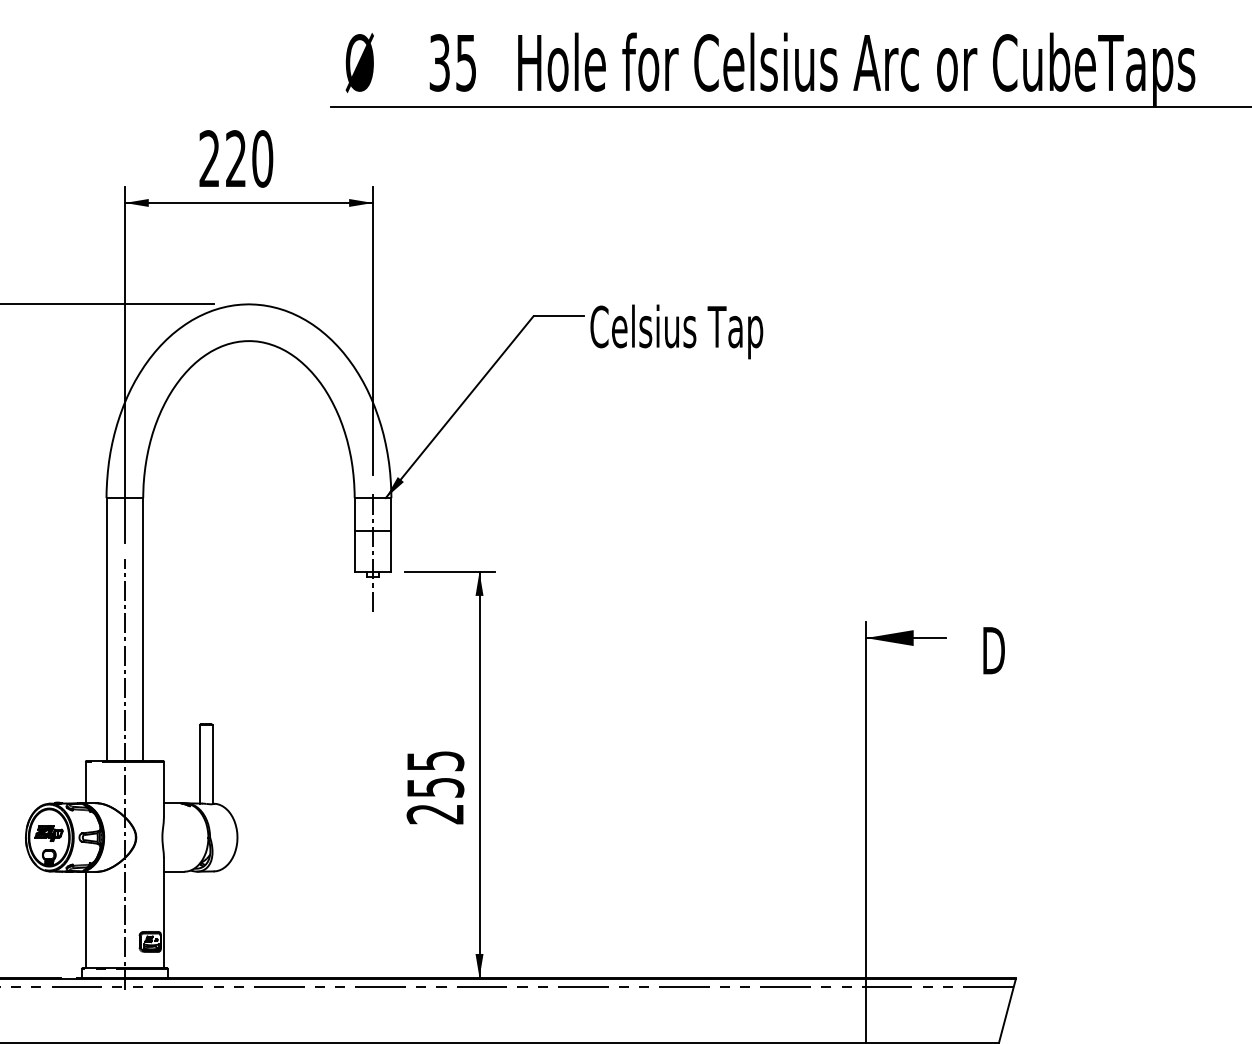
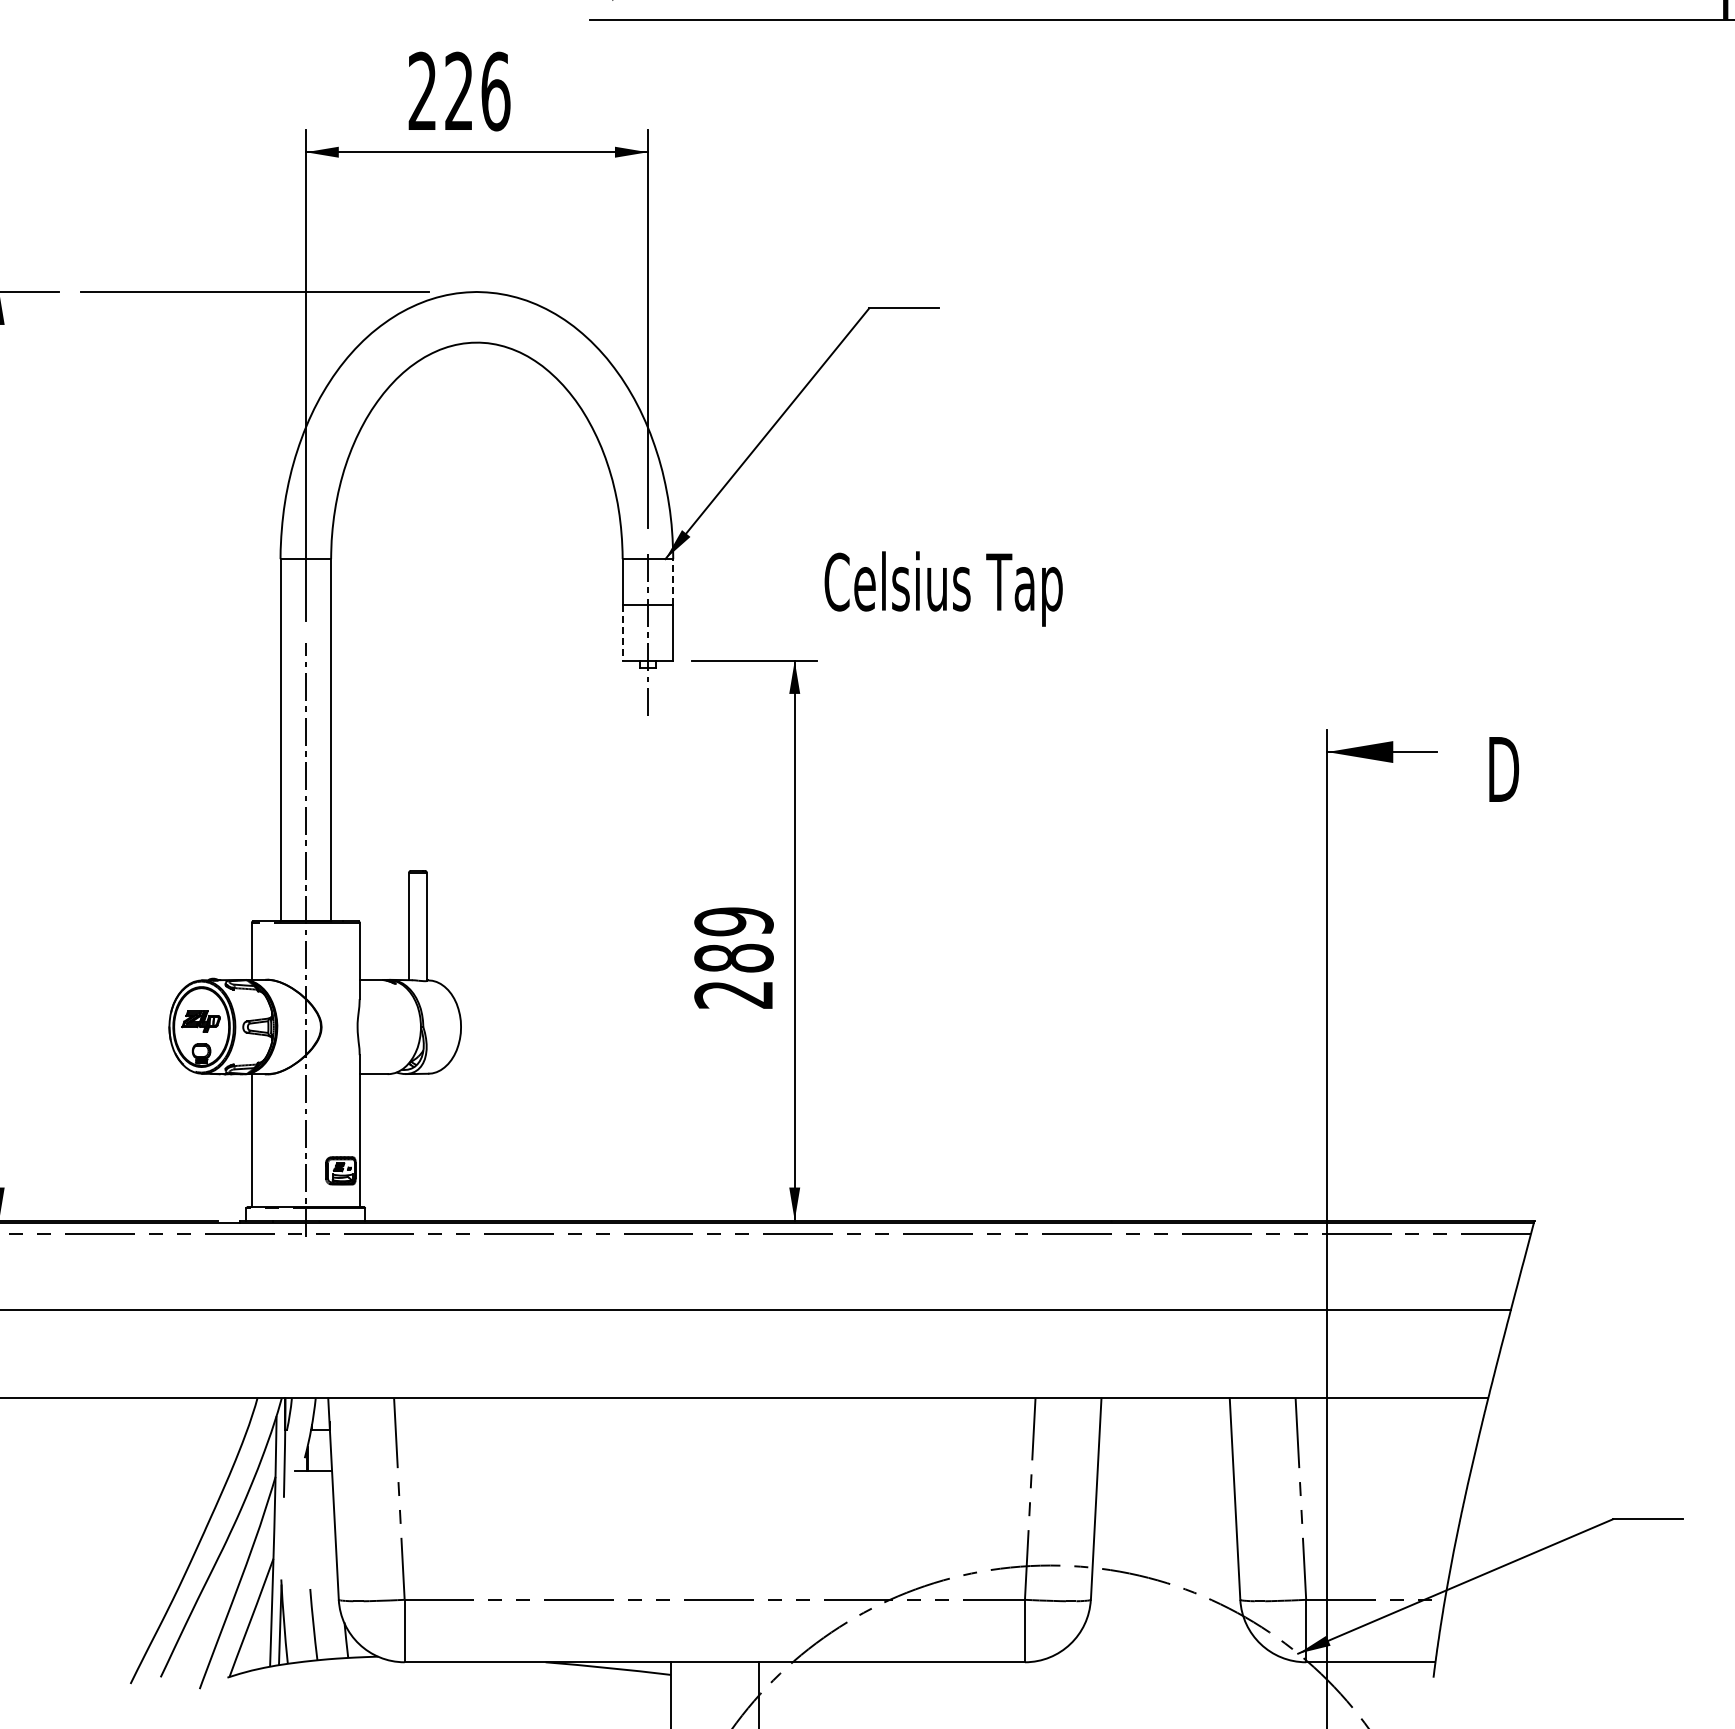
text: (262, 158) -> (495, 91), 220 -> 226
text: (676, 331) -> (943, 588), moved
line: (391, 515) -> (673, 582), solid -> dashed
line: (354, 552) -> (622, 633), solid -> dashed
text: (435, 774) -> (733, 939), 255 -> 289

